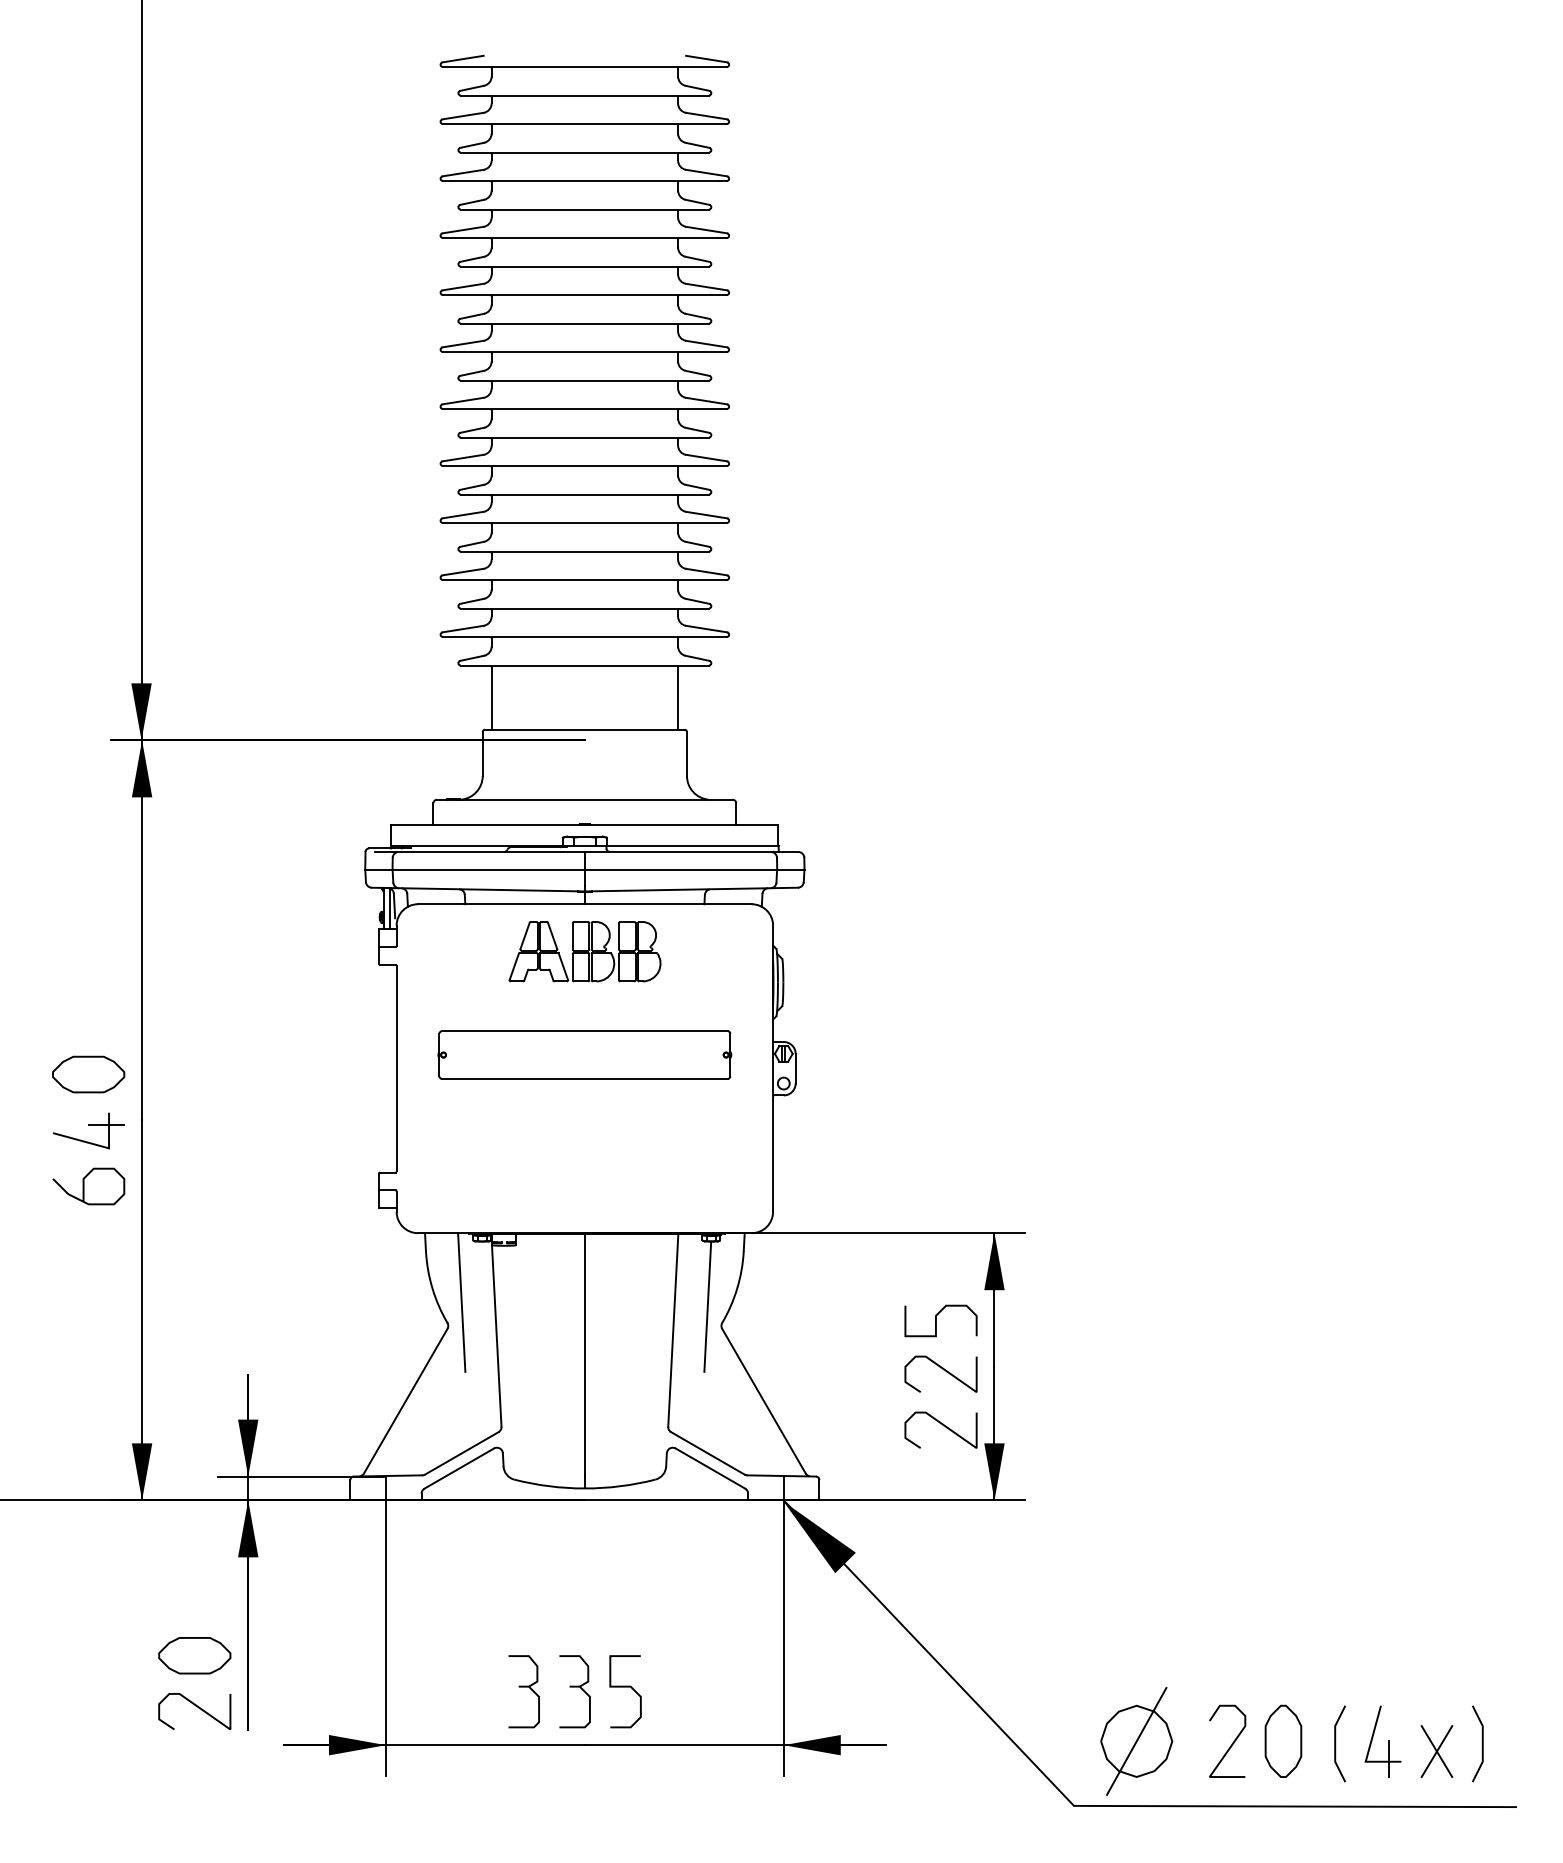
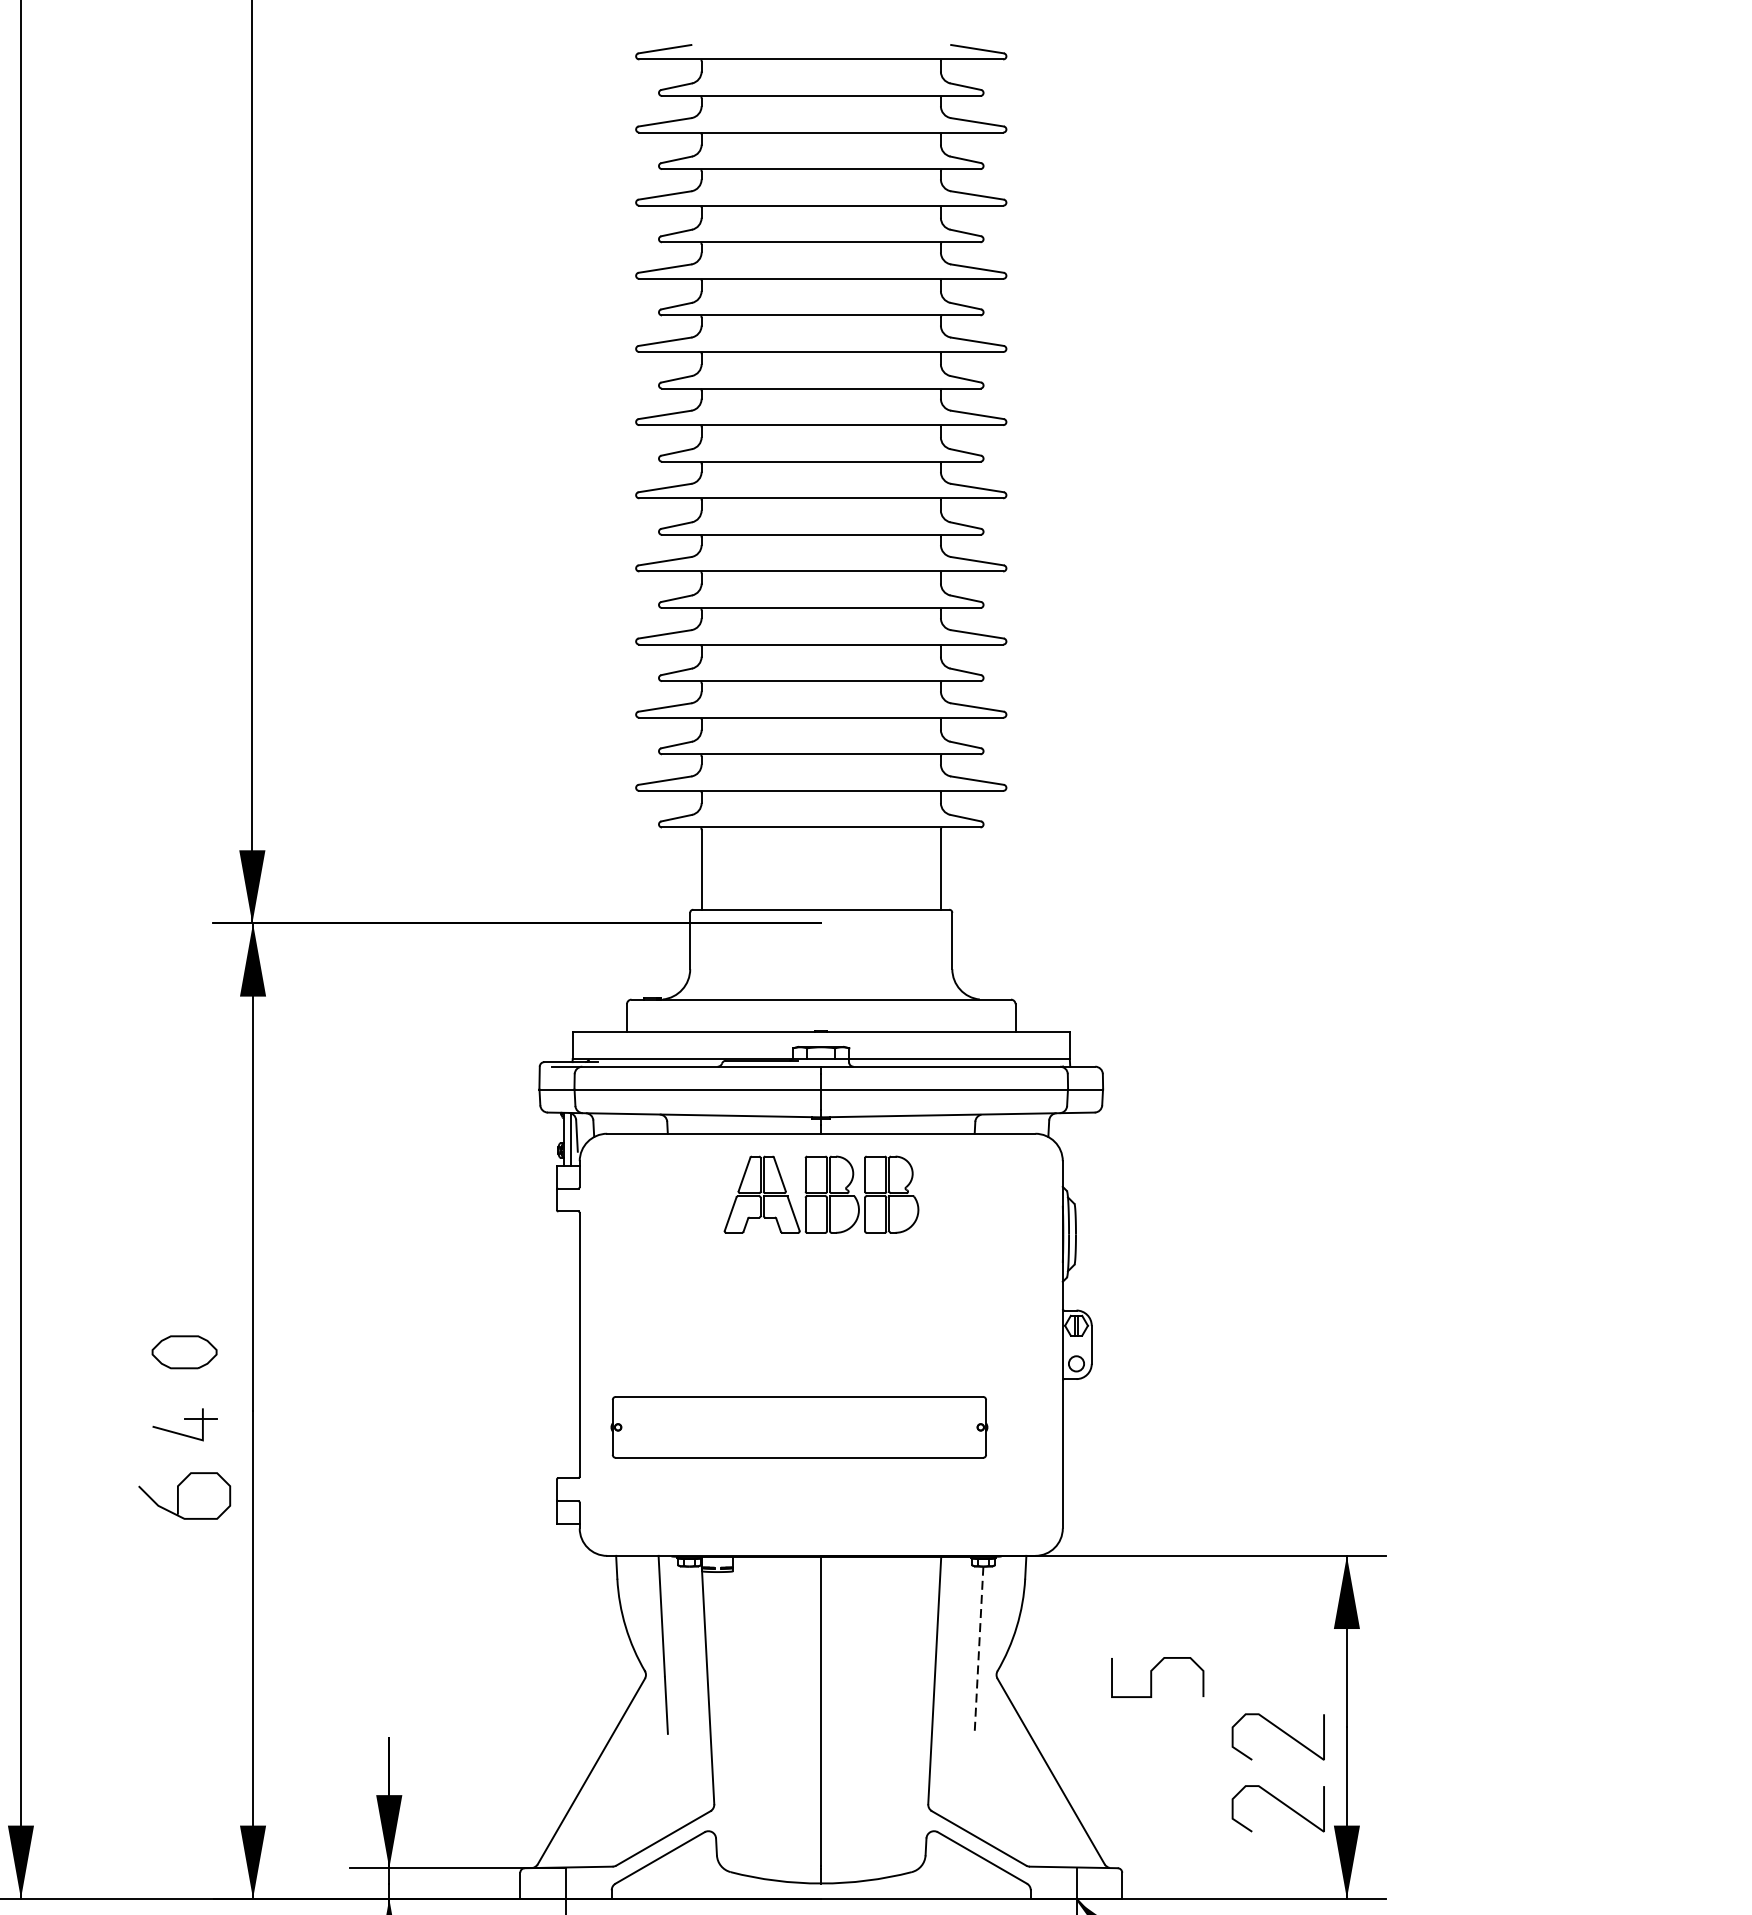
part: (584, 1054) -> (798, 1426), moved
part: (88, 1074) -> (184, 1352), size x0.7
part: (88, 1130) -> (184, 1424), size x0.7
line: (707, 1307) -> (978, 1651), solid -> dashed
curve: (936, 1320) -> (1151, 1676), moved

